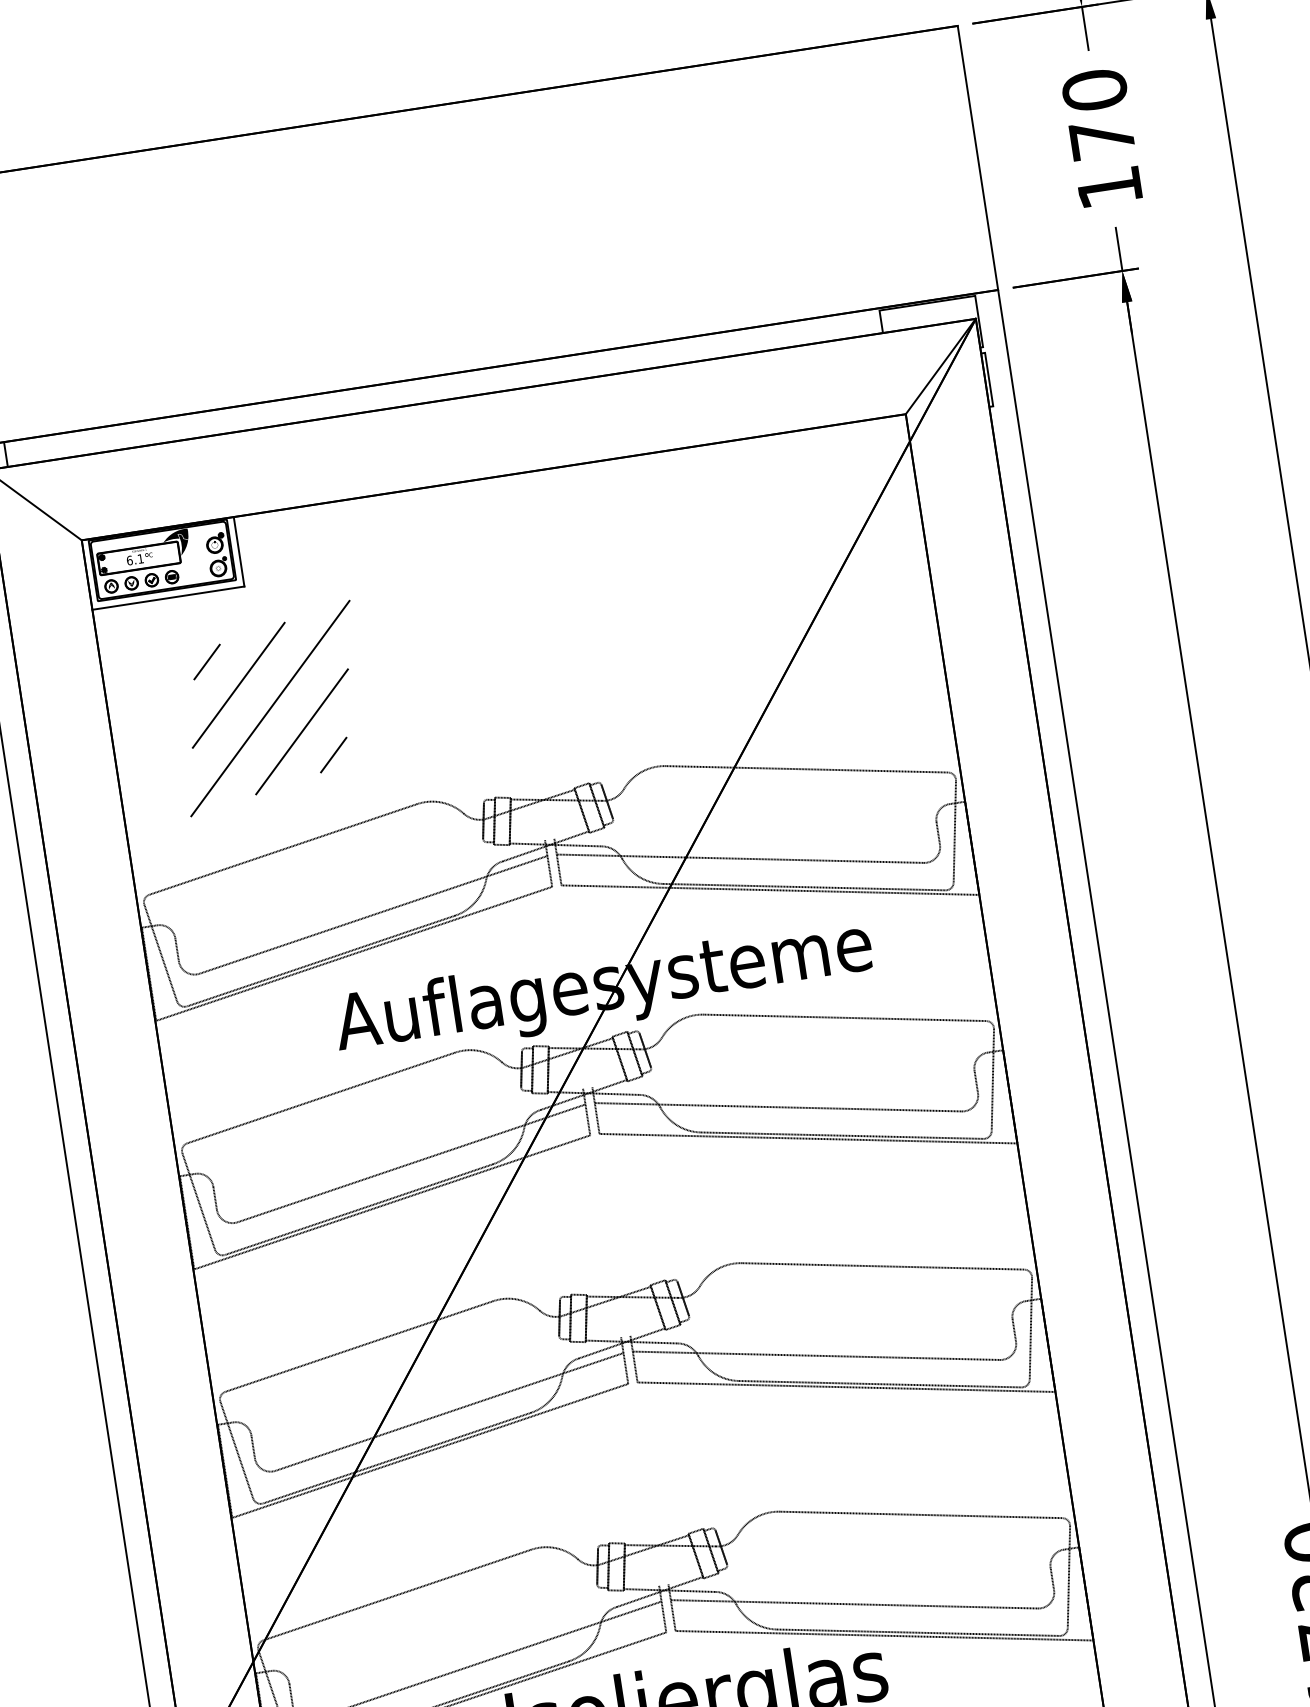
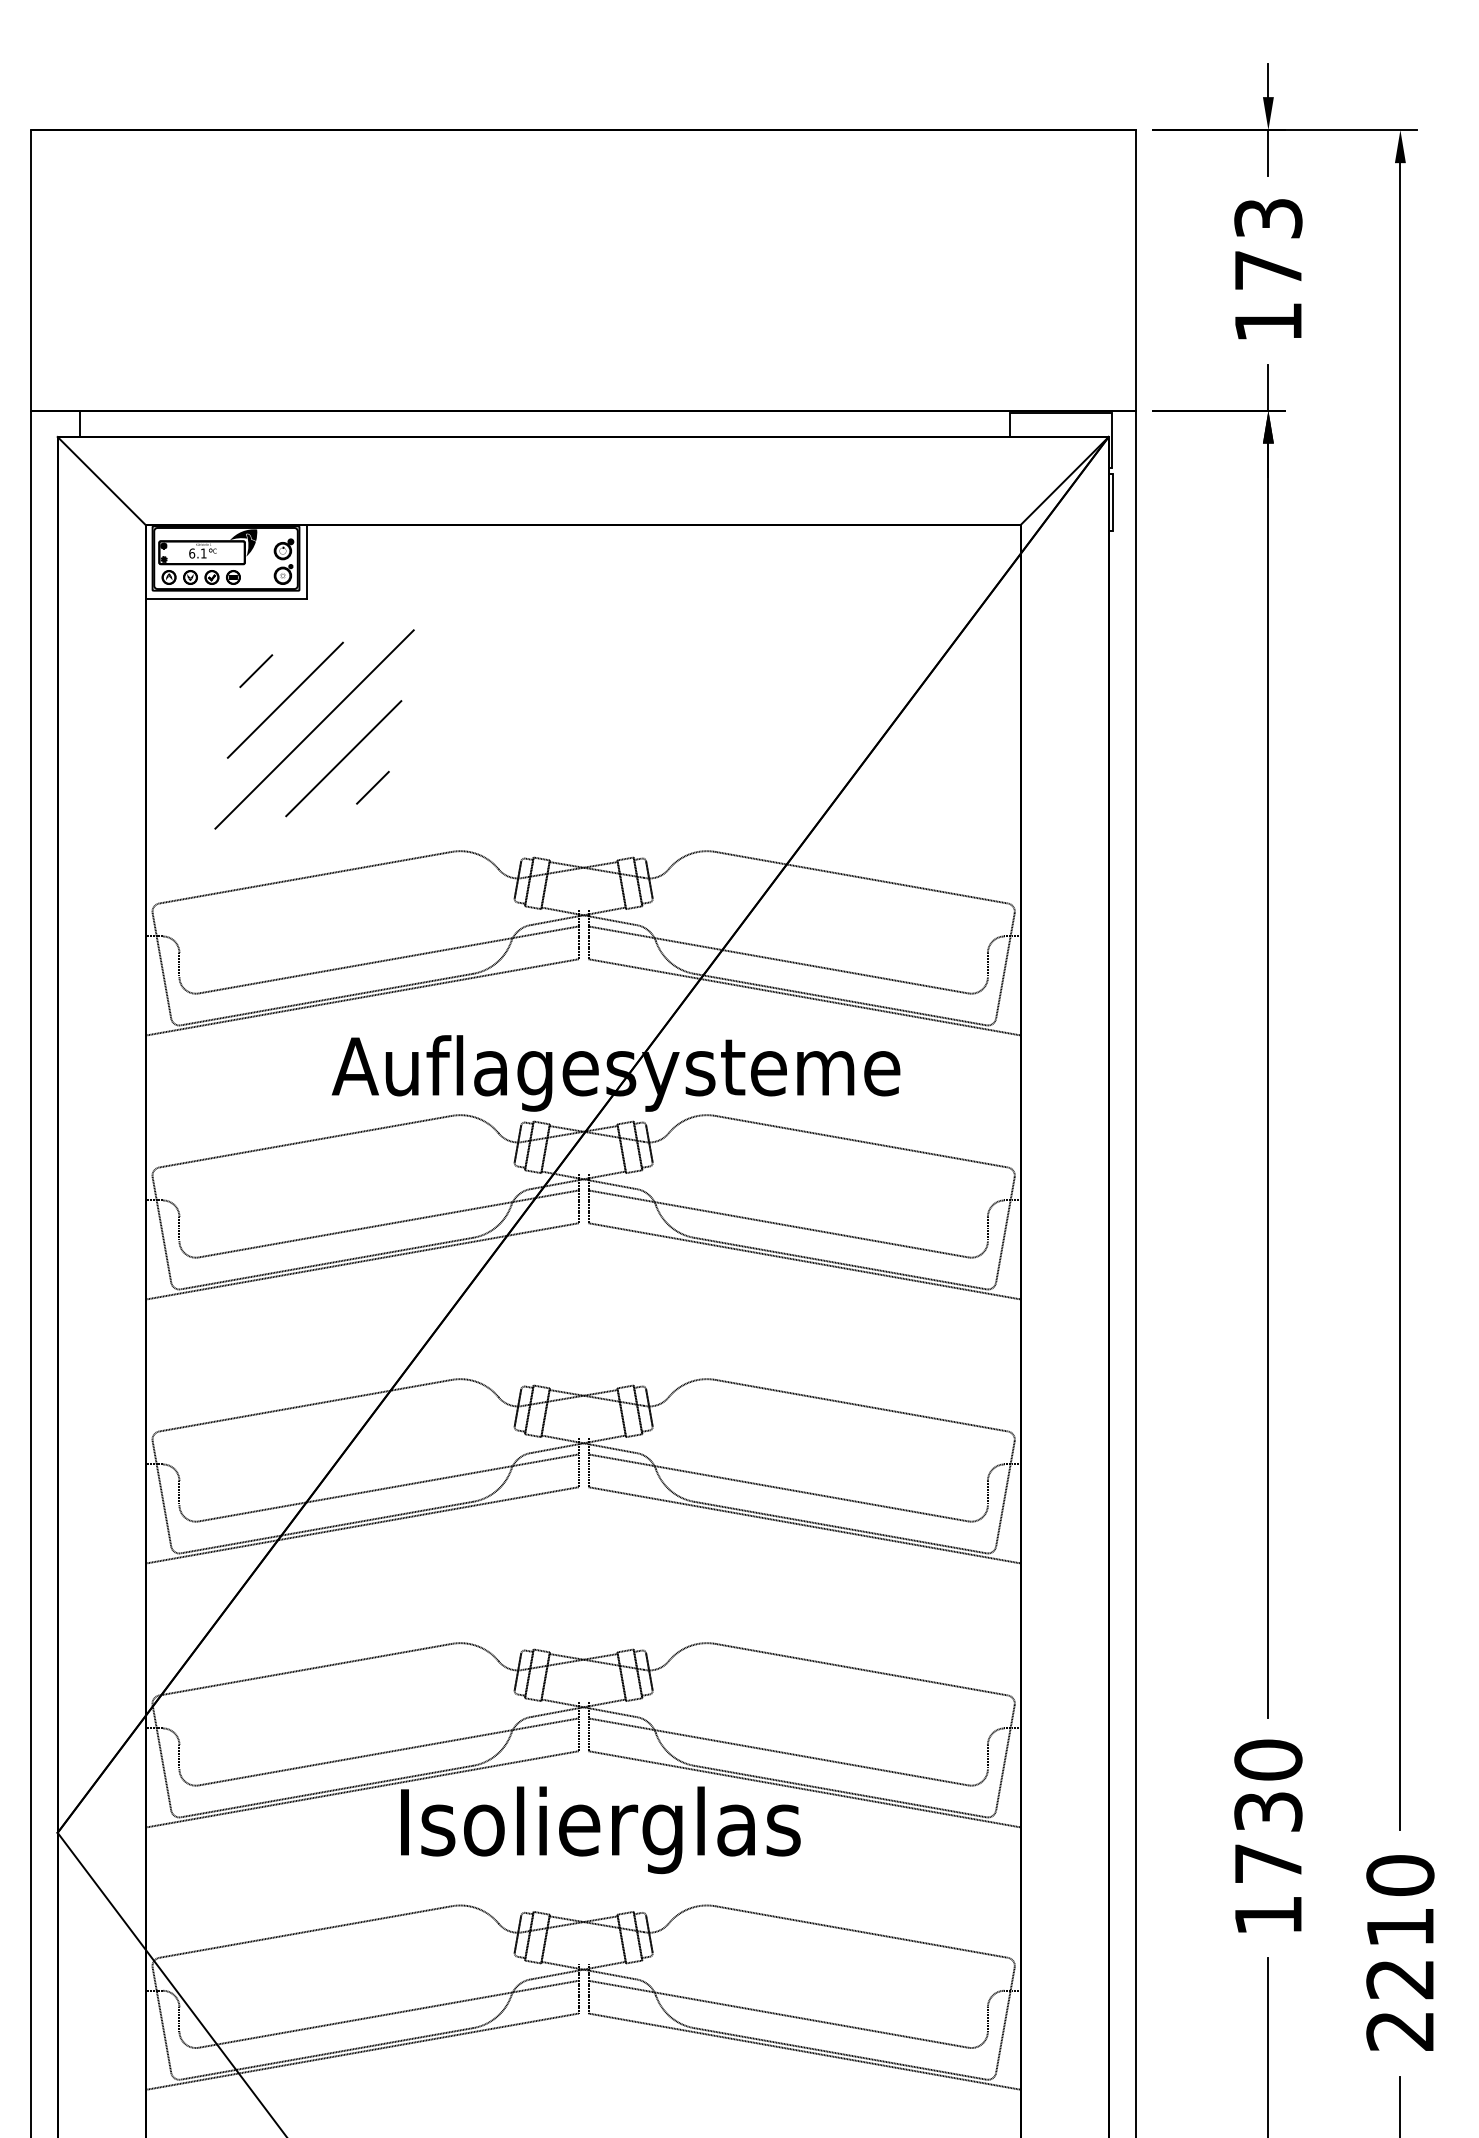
text: (1094, 90) -> (1268, 218), 170 -> 173

